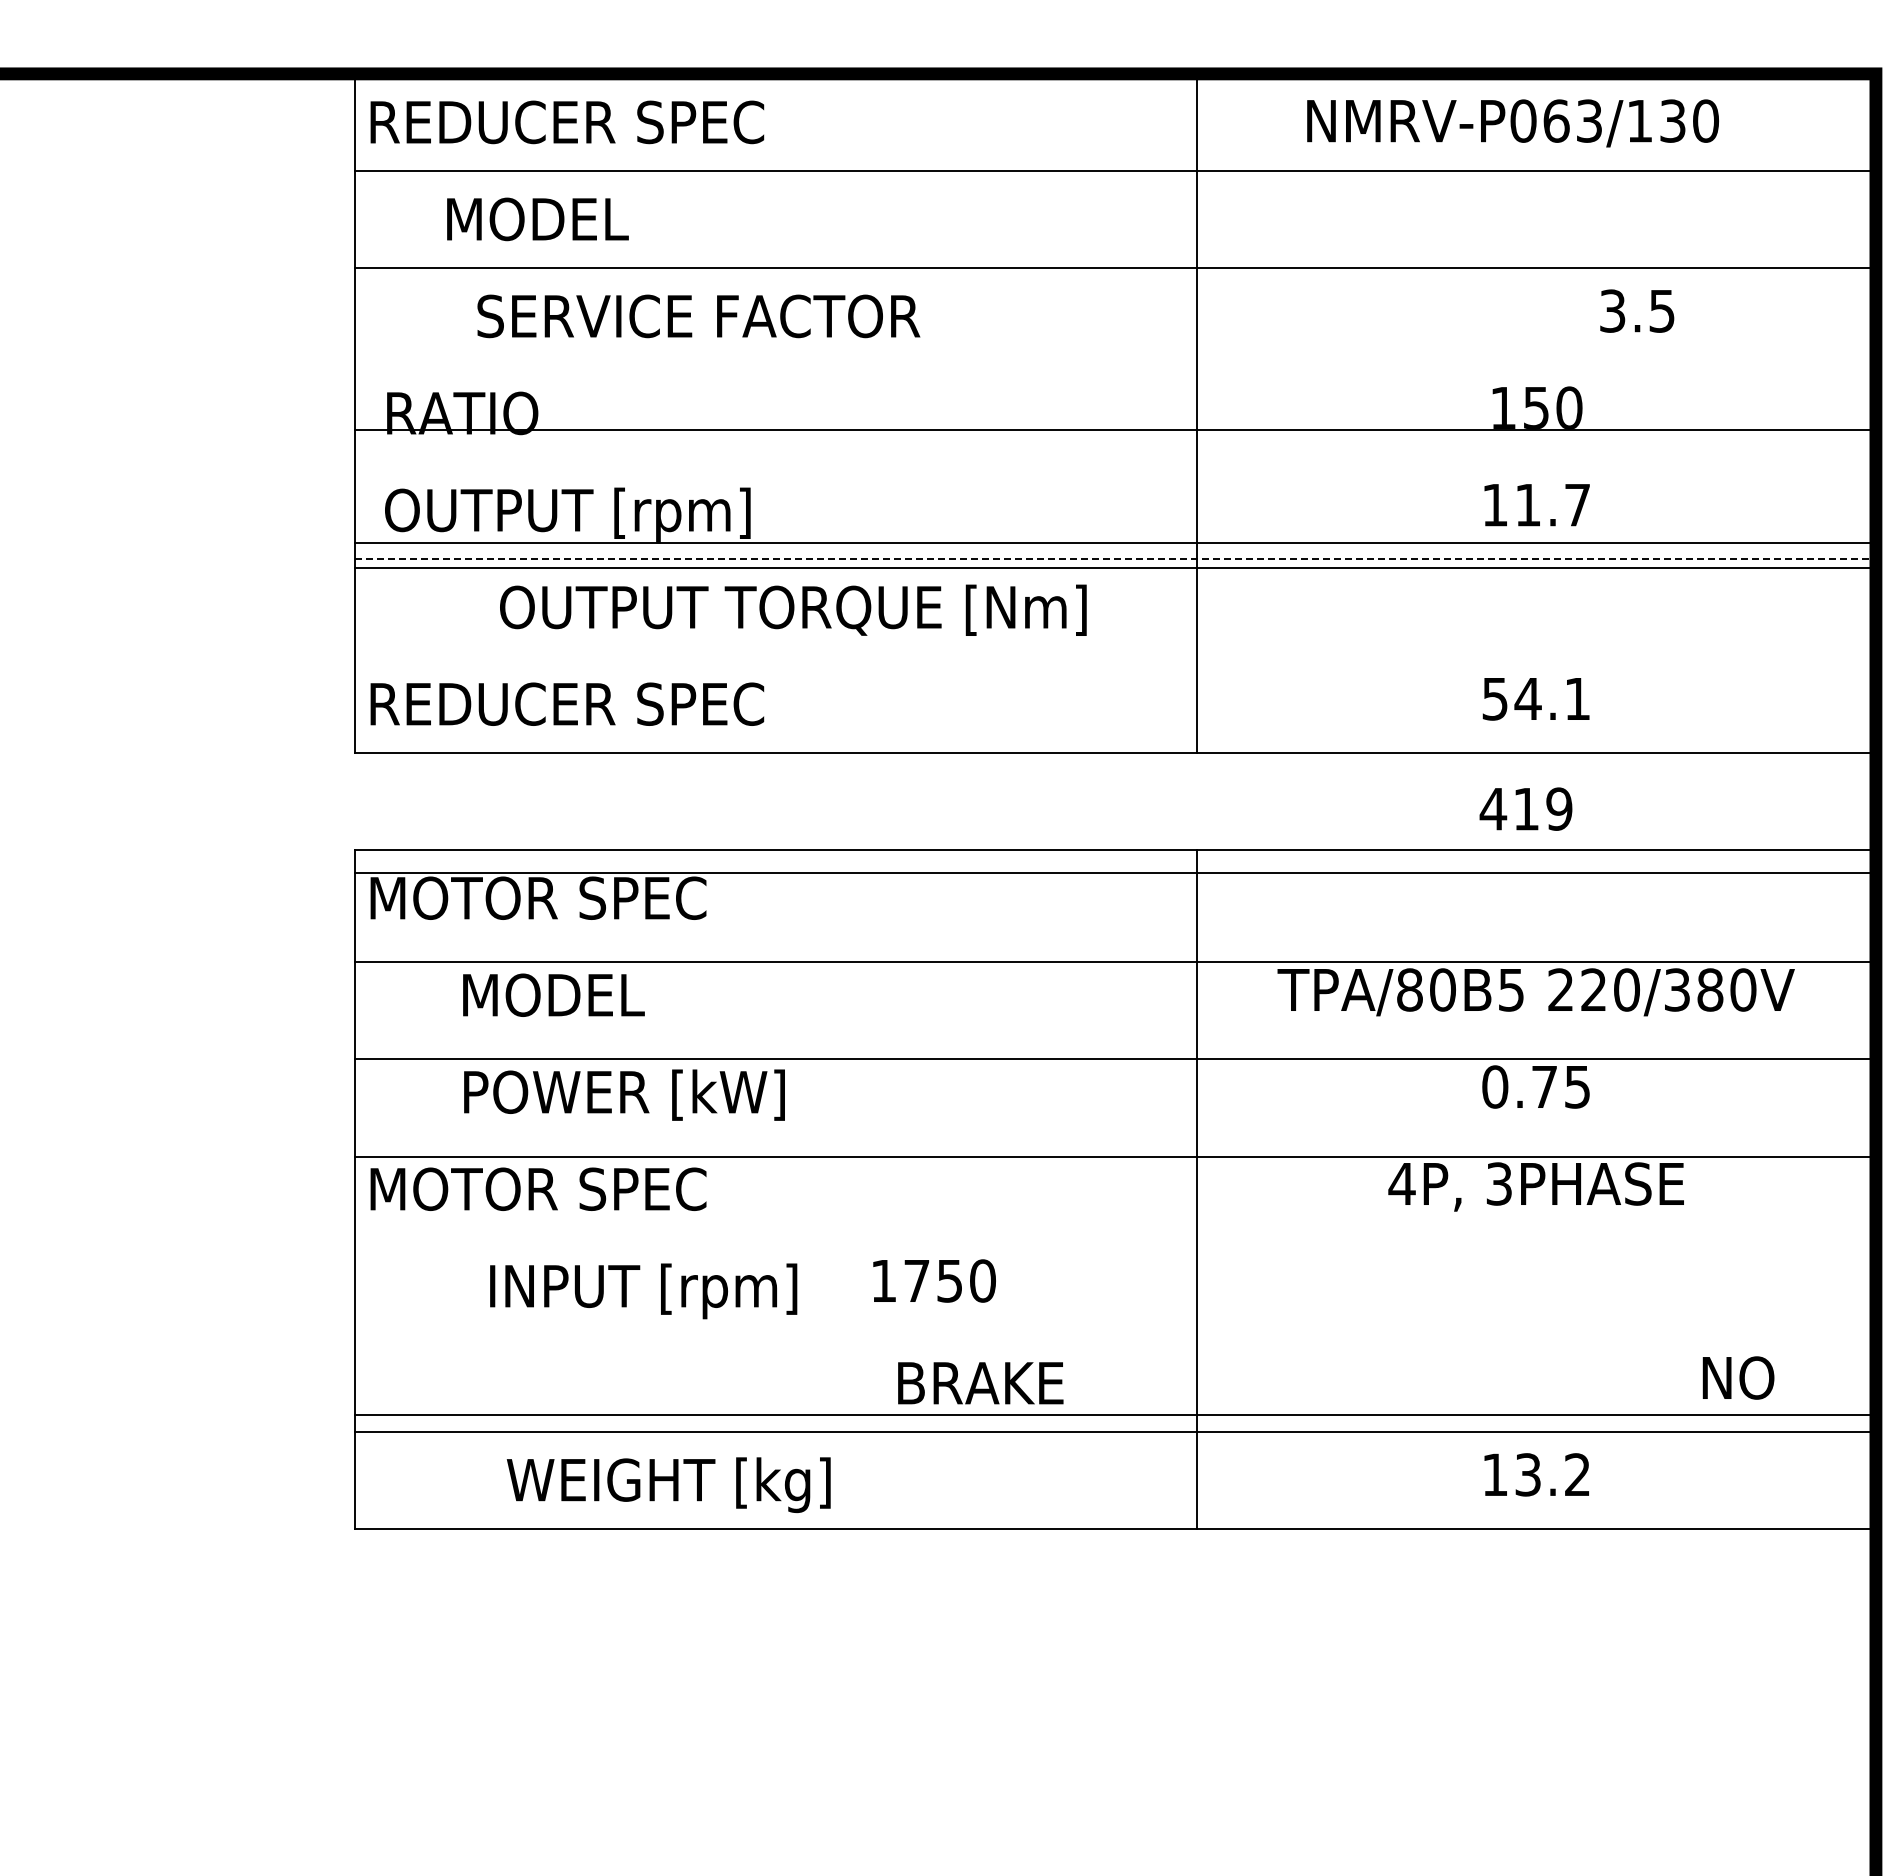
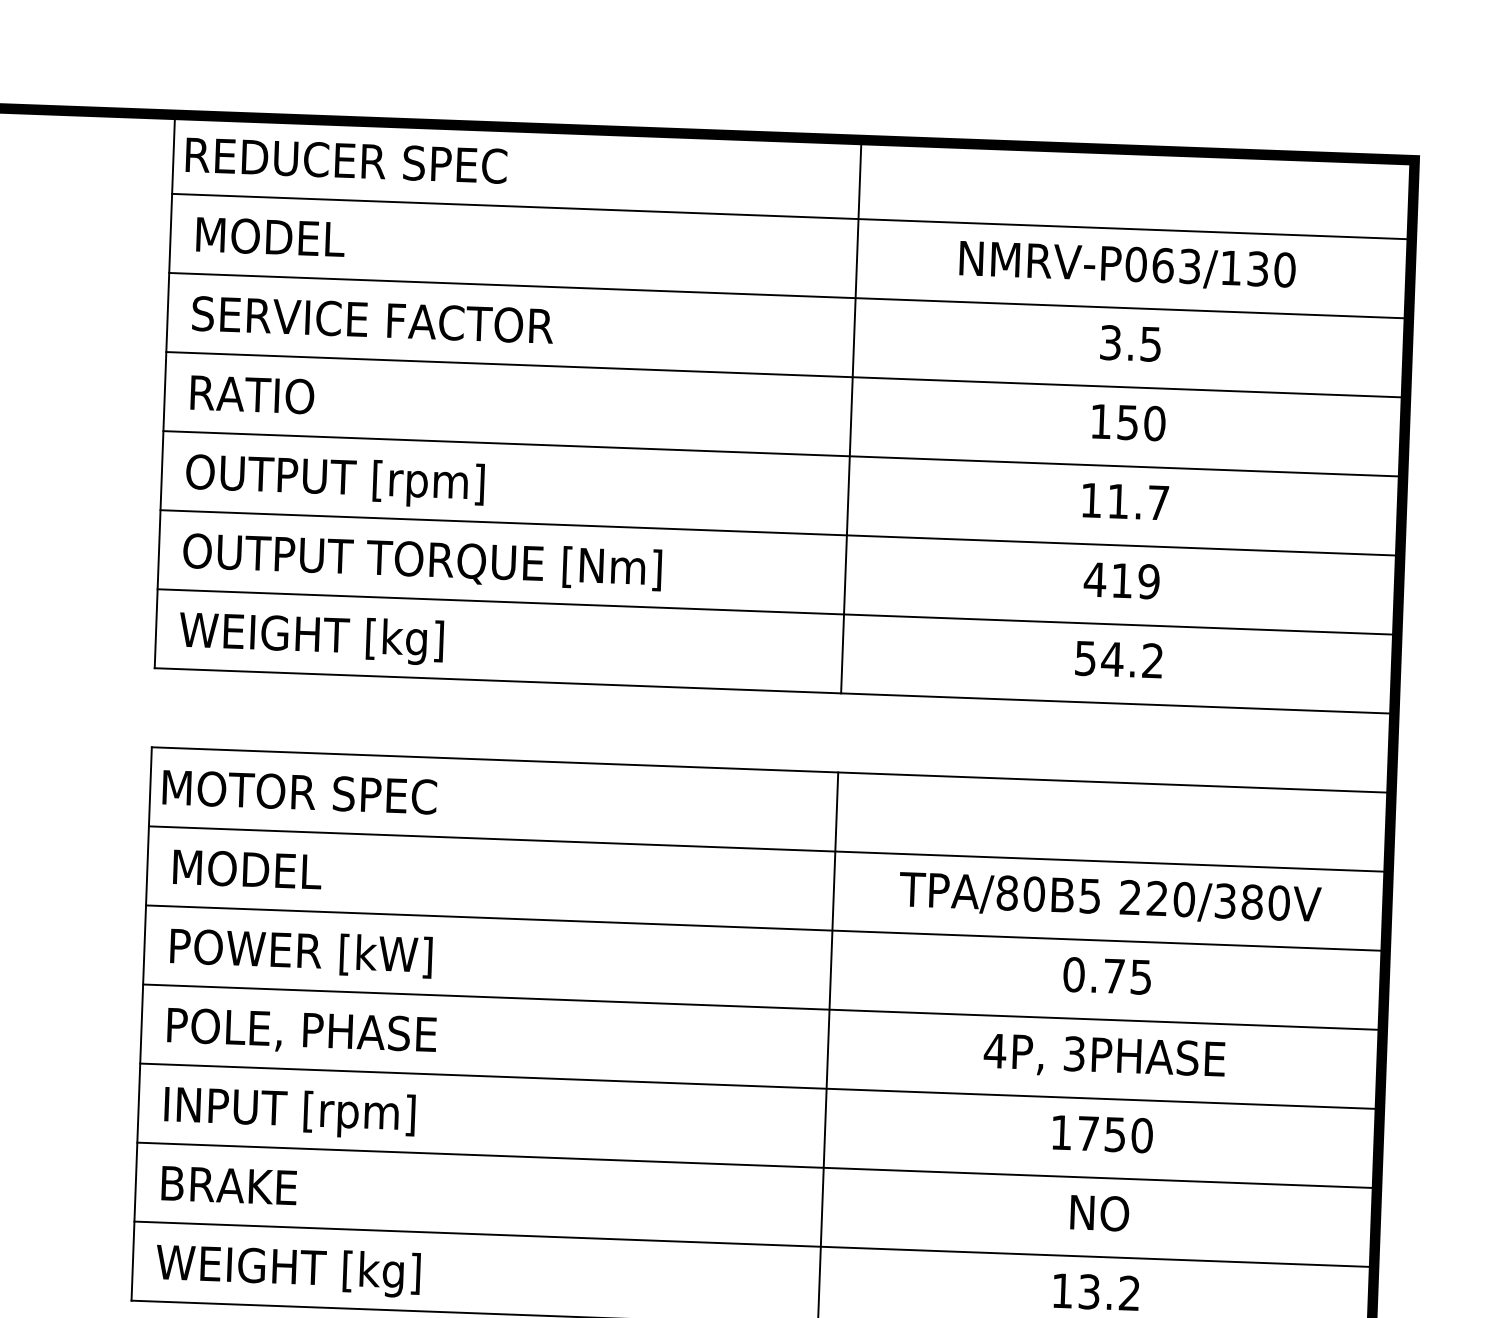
text: (1512, 123) -> (1127, 266), moved
text: (537, 219) -> (270, 237), moved
text: (1637, 310) -> (1130, 343), moved
text: (698, 316) -> (372, 320), moved
line: (1115, 429) -> (786, 374), moved
line: (1115, 542) -> (783, 453), moved
line: (1116, 558) -> (781, 532), dashed -> solid
line: (1115, 567) -> (777, 611), moved
text: (793, 609) -> (422, 561), moved
text: (1577, 698) -> (1152, 660), 54.1 -> 54.2
text: (567, 709) -> (329, 639), REDUCER SPEC -> WEIGHT [kg]
text: (1525, 808) -> (1121, 580), moved
line: (1115, 872) -> (768, 848), moved
line: (1115, 961) -> (765, 927), moved
text: (553, 994) -> (247, 868), moved
line: (1115, 1058) -> (762, 1007), moved
text: (624, 1094) -> (301, 952), moved
line: (1115, 1156) -> (760, 1086), moved
text: (543, 1191) -> (295, 1031), MOTOR SPEC -> POLE, PHASE
text: (934, 1280) -> (1102, 1133), moved
text: (643, 1291) -> (289, 1112), moved
text: (1738, 1377) -> (1099, 1212), moved
text: (980, 1383) -> (229, 1185), moved
line: (1115, 1414) -> (757, 1165), moved
text: (668, 1484) -> (288, 1270), moved

